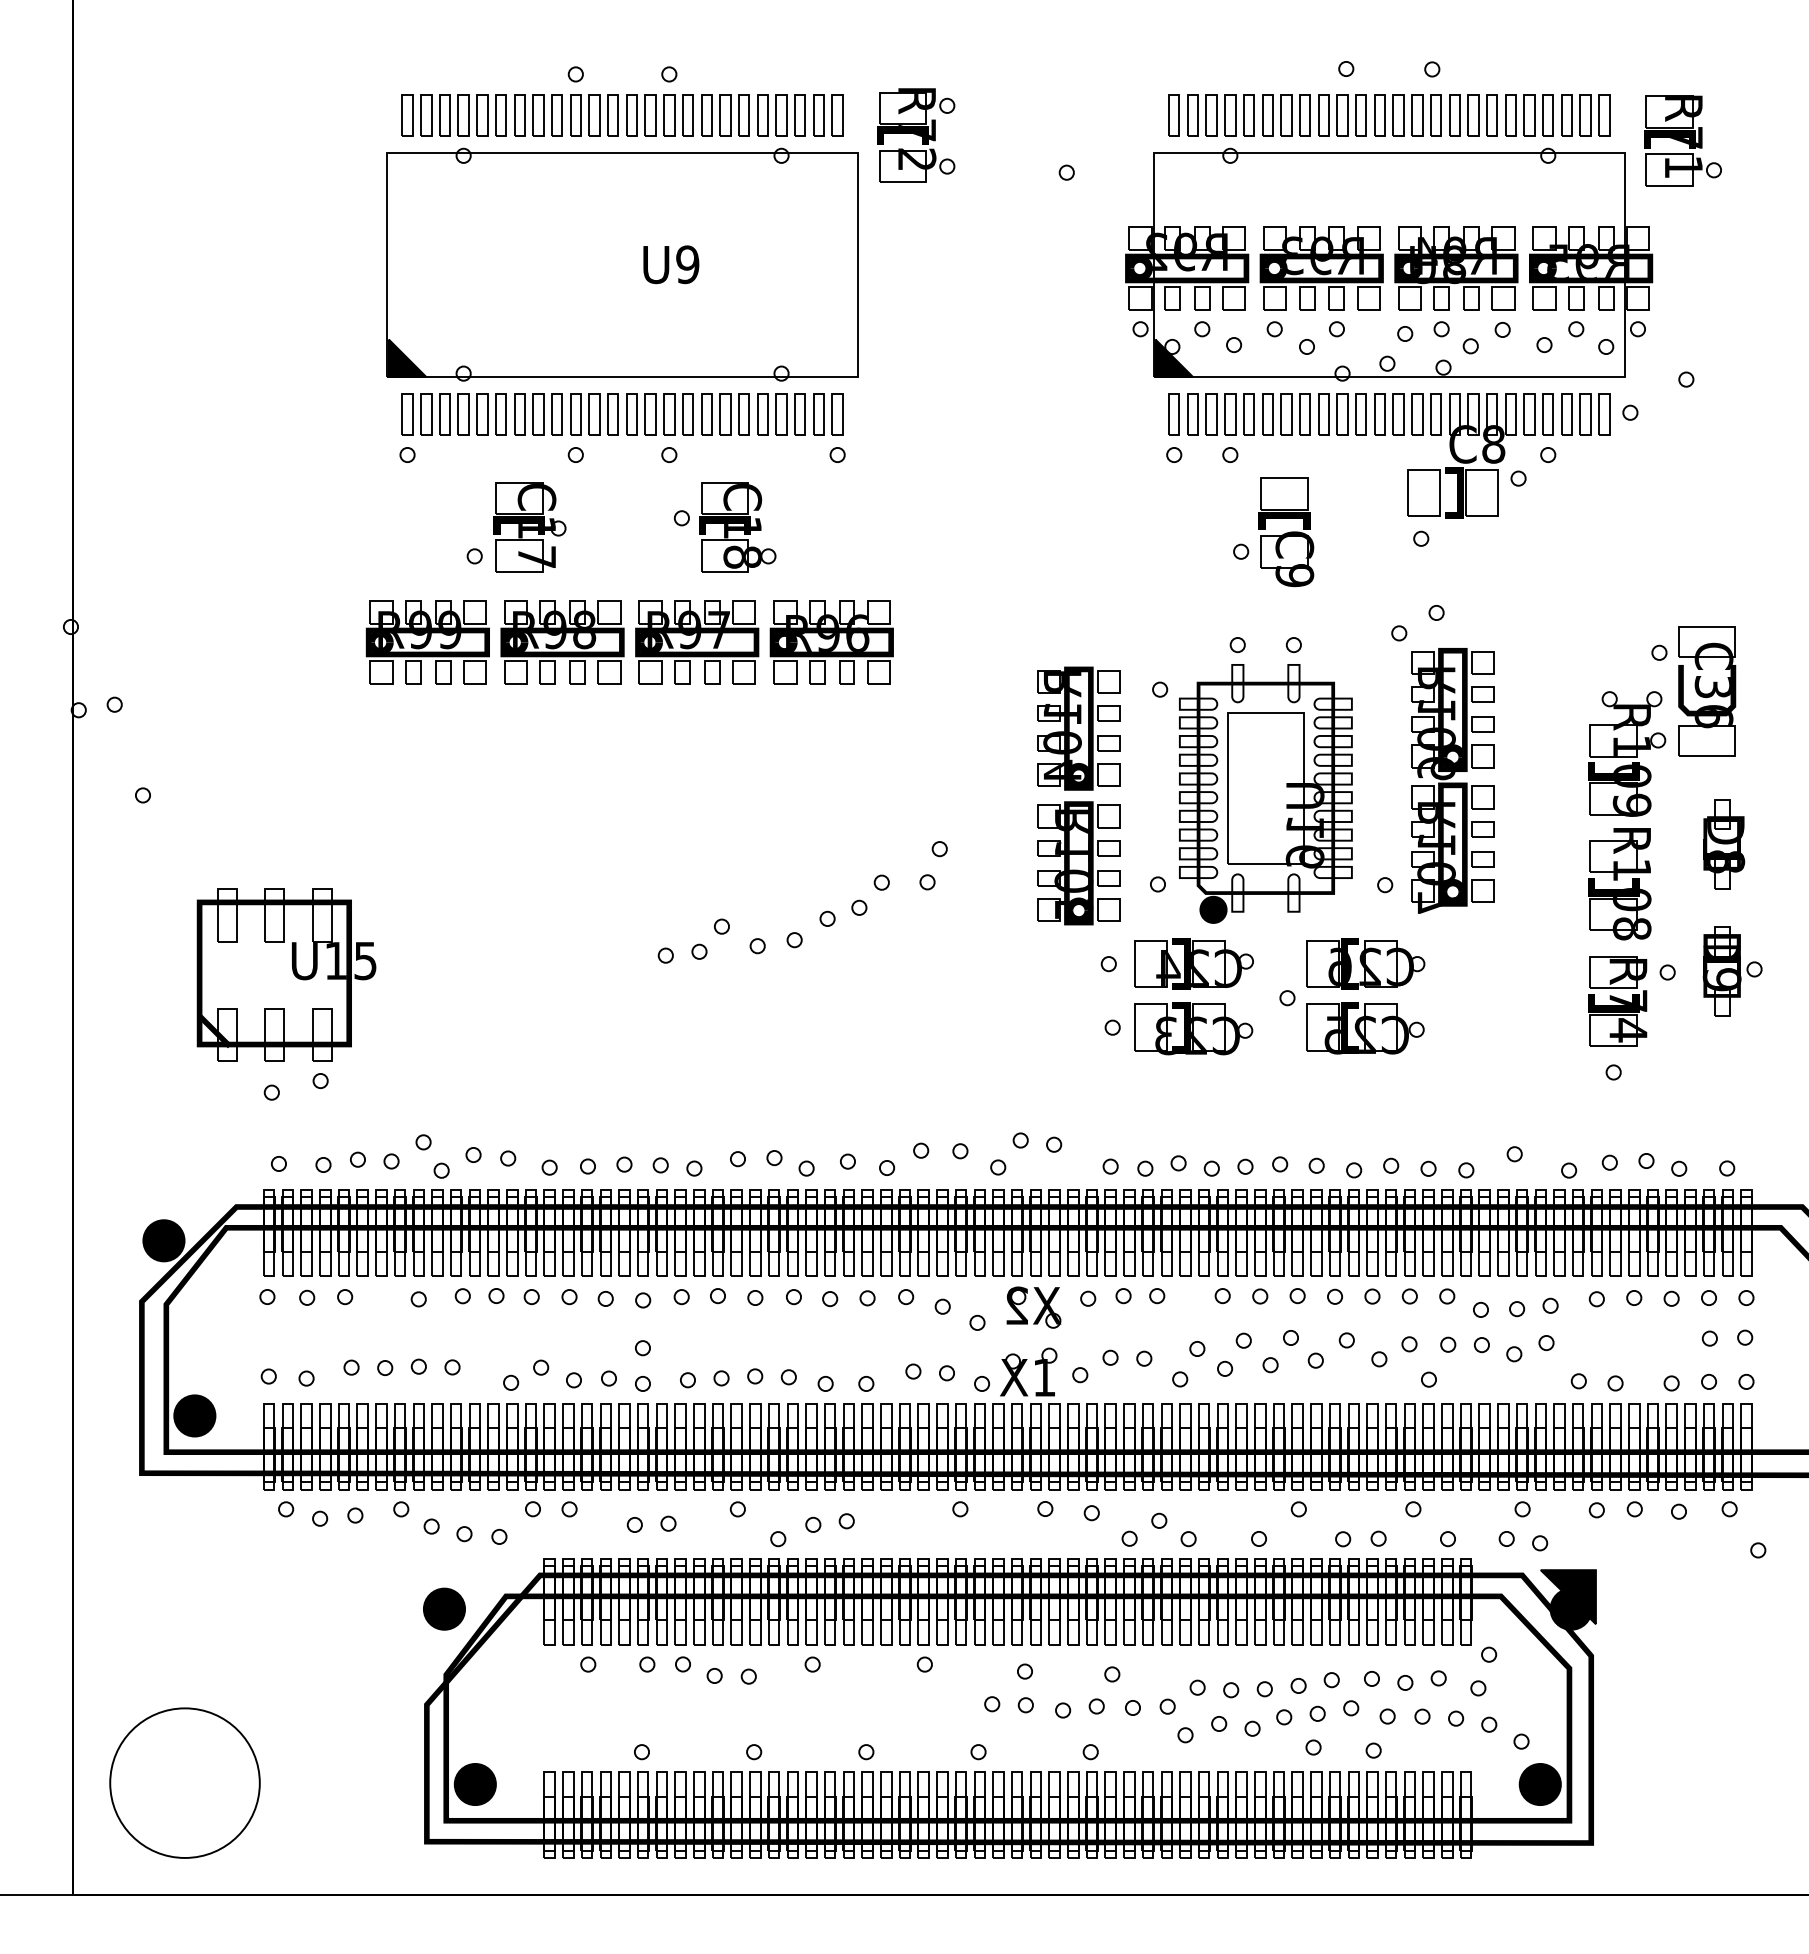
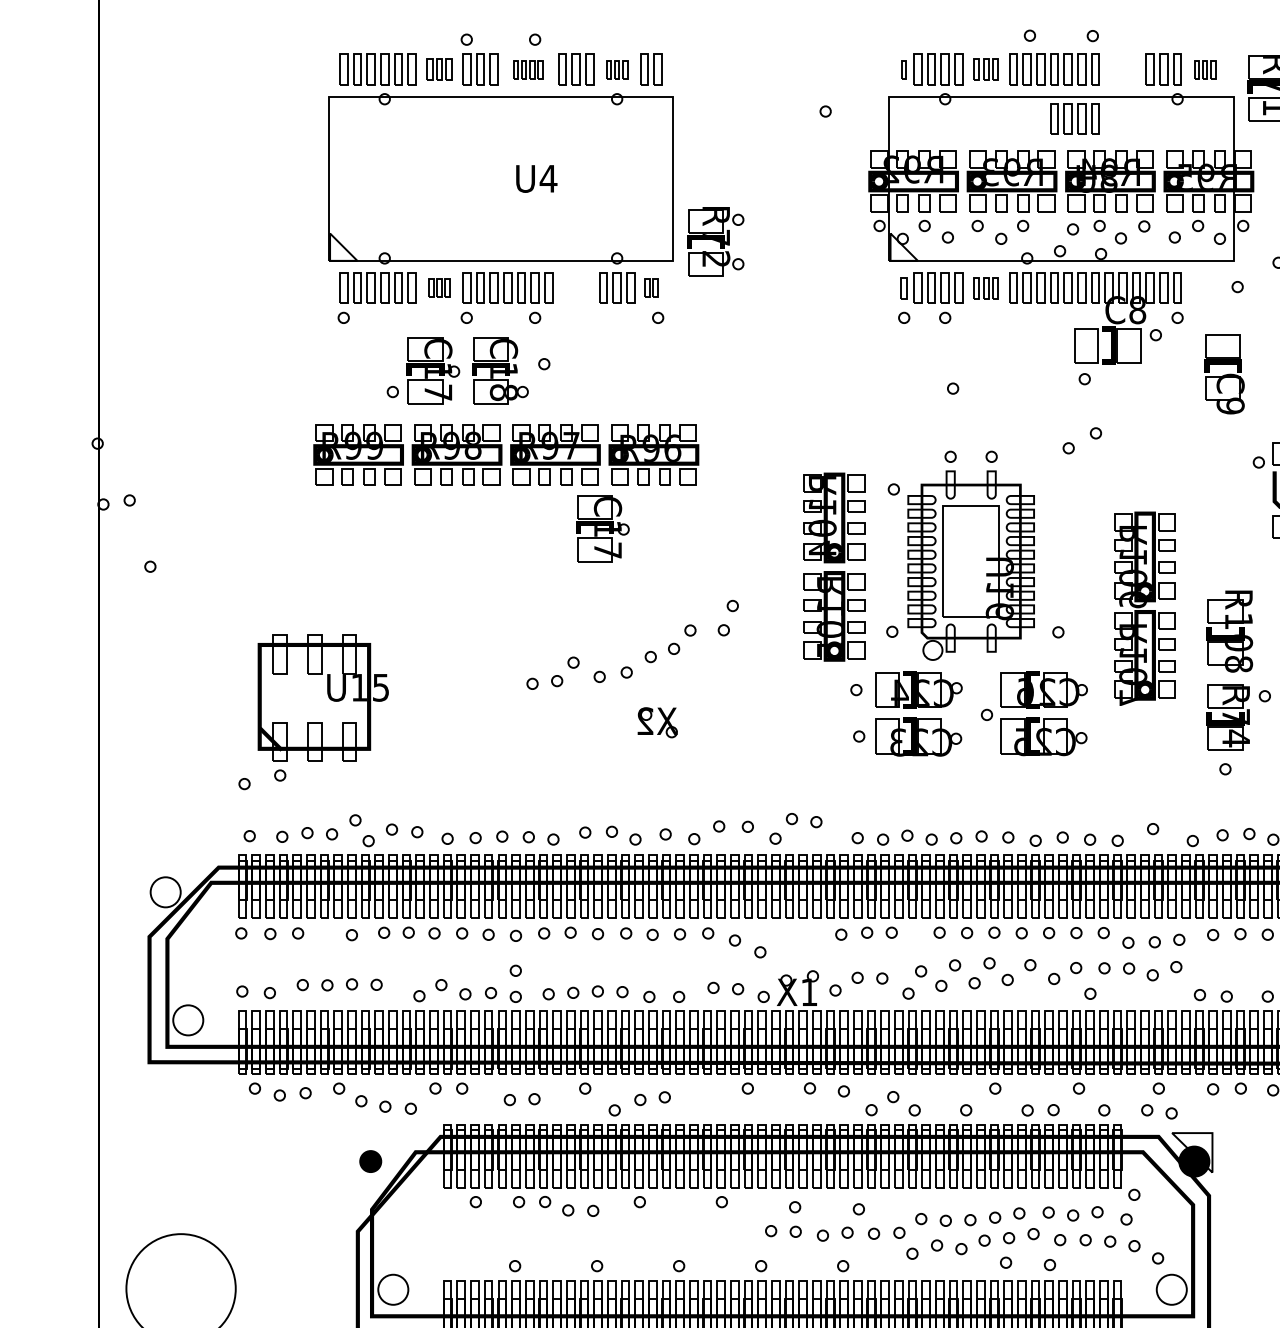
part: (538, 115) -> (439, 69), size x0.7
part: (659, 115) -> (527, 69), size x0.6
part: (781, 115) -> (617, 69), size x0.6
part: (1173, 115) -> (903, 69), size x0.6
part: (1286, 115) -> (986, 69), size x0.7
part: (1473, 115) -> (1122, 69), removed
part: (1585, 115) -> (1204, 69), size x0.6
part: (916, 135) -> (715, 241), moved
part: (1407, 183) -> (1074, 119), added
text: (687, 264) -> (548, 178), U9 -> U4
fill: (407, 357) -> (343, 246), removed
fill: (1173, 357) -> (903, 246), removed
part: (538, 414) -> (439, 288), size x0.6
part: (725, 414) -> (576, 288), removed
part: (828, 414) -> (651, 288), size x0.6
part: (1173, 414) -> (903, 288), size x0.7
part: (1286, 414) -> (986, 288), size x0.7
part: (1585, 414) -> (1204, 288), removed
part: (737, 527) -> (500, 370), moved
part: (1286, 532) -> (1224, 374), moved
part: (761, 743) -> (602, 528), added
part: (1627, 753) -> (1235, 536), removed
part: (1452, 780) -> (1144, 608), moved
fill: (1213, 909) -> (932, 650), removed
part: (286, 974) -> (323, 697), moved
fill: (163, 1240) -> (165, 892), removed
part: (1040, 1311) -> (662, 725), moved
fill: (194, 1415) -> (188, 1020), removed
fill: (1567, 1597) -> (1191, 1153), removed
part: (444, 1608) -> (370, 1161), size x0.7
fill: (474, 1784) -> (392, 1289), removed
fill: (1539, 1784) -> (1171, 1289), removed

